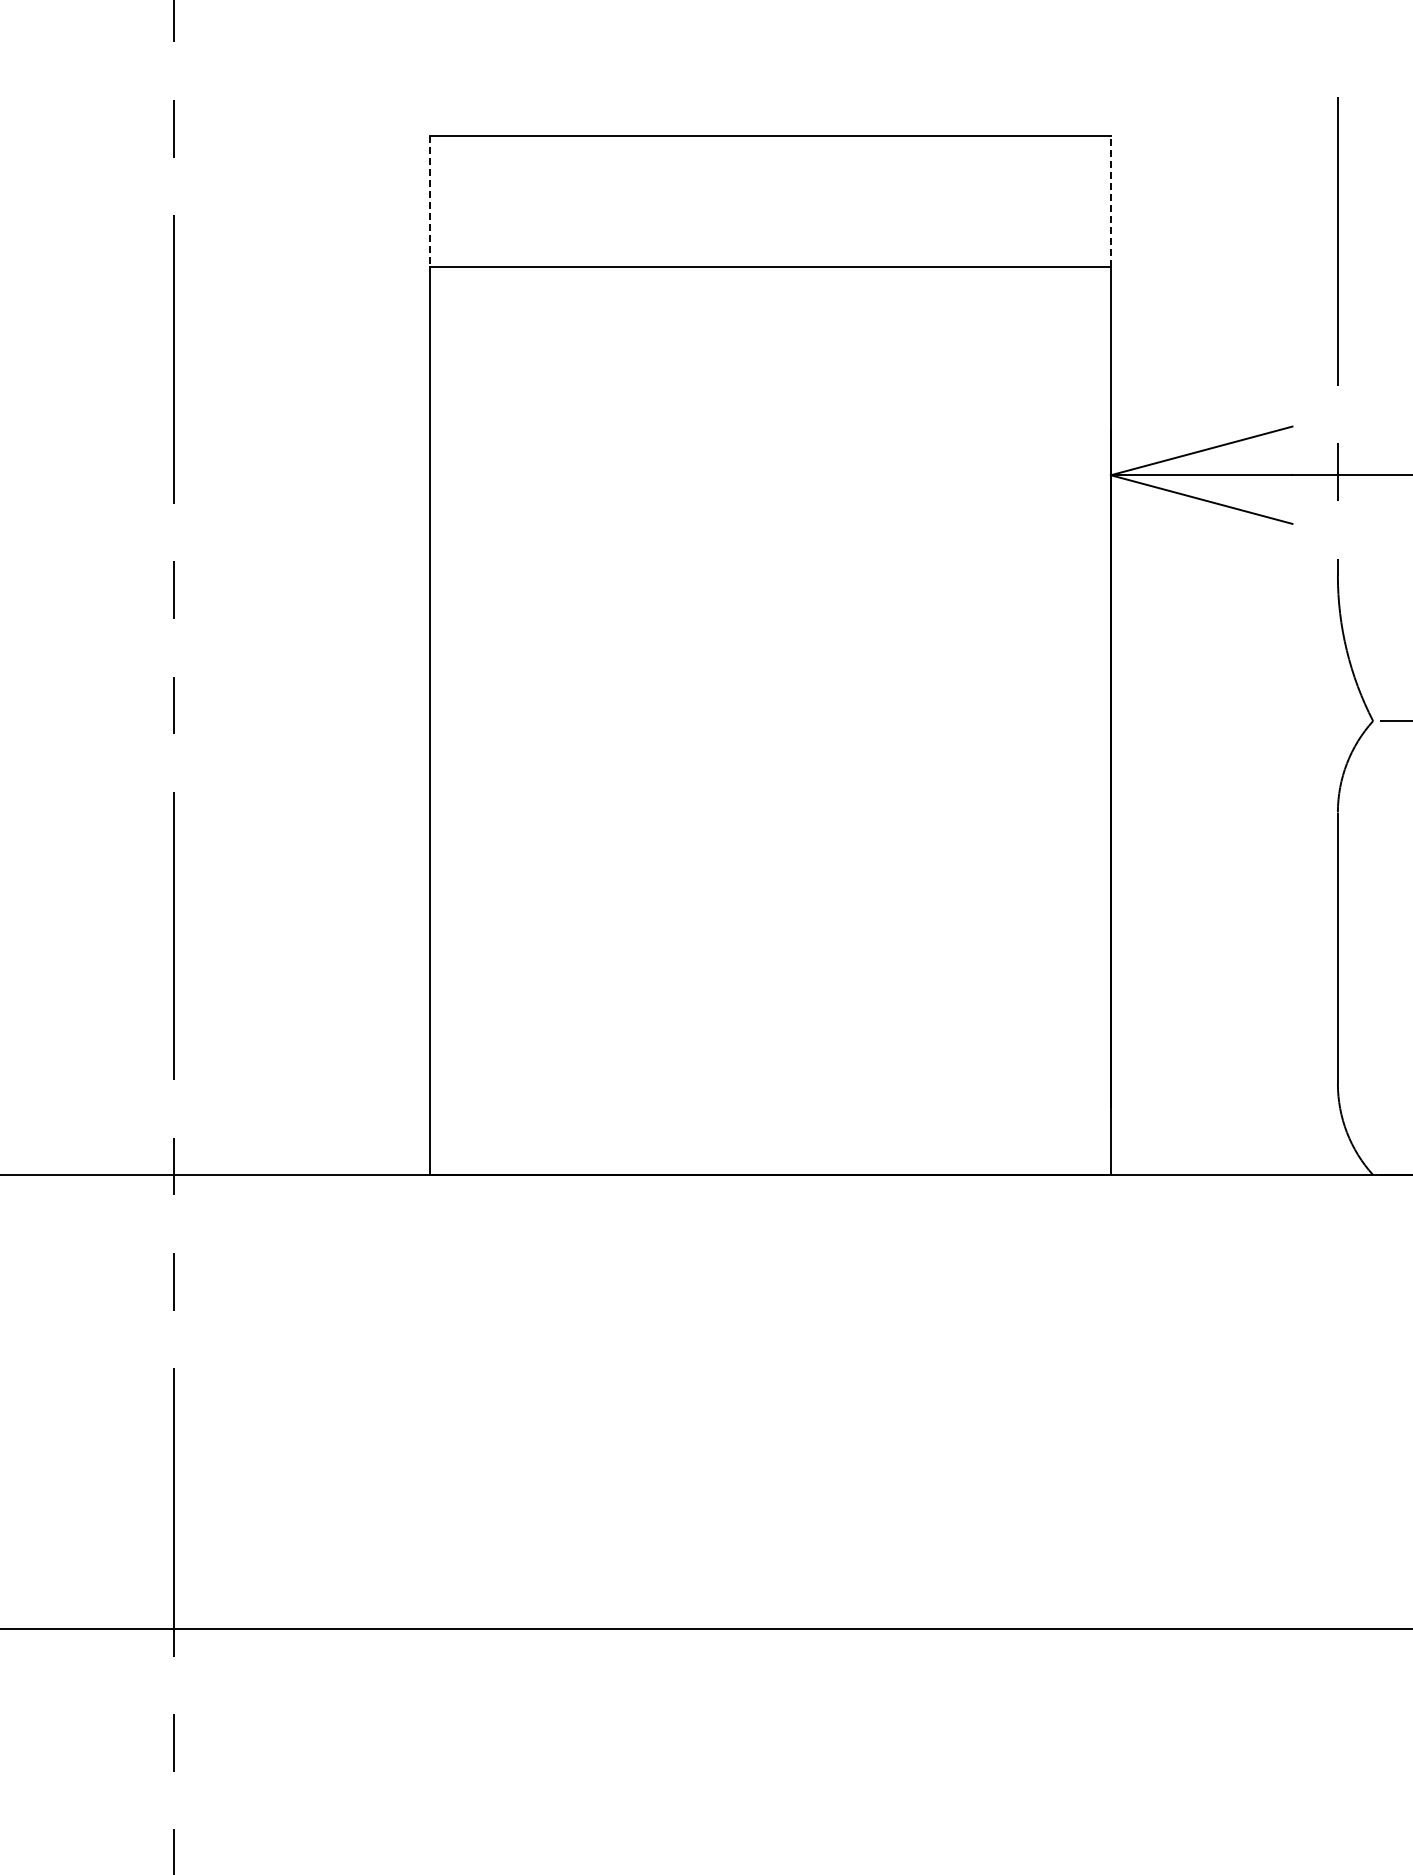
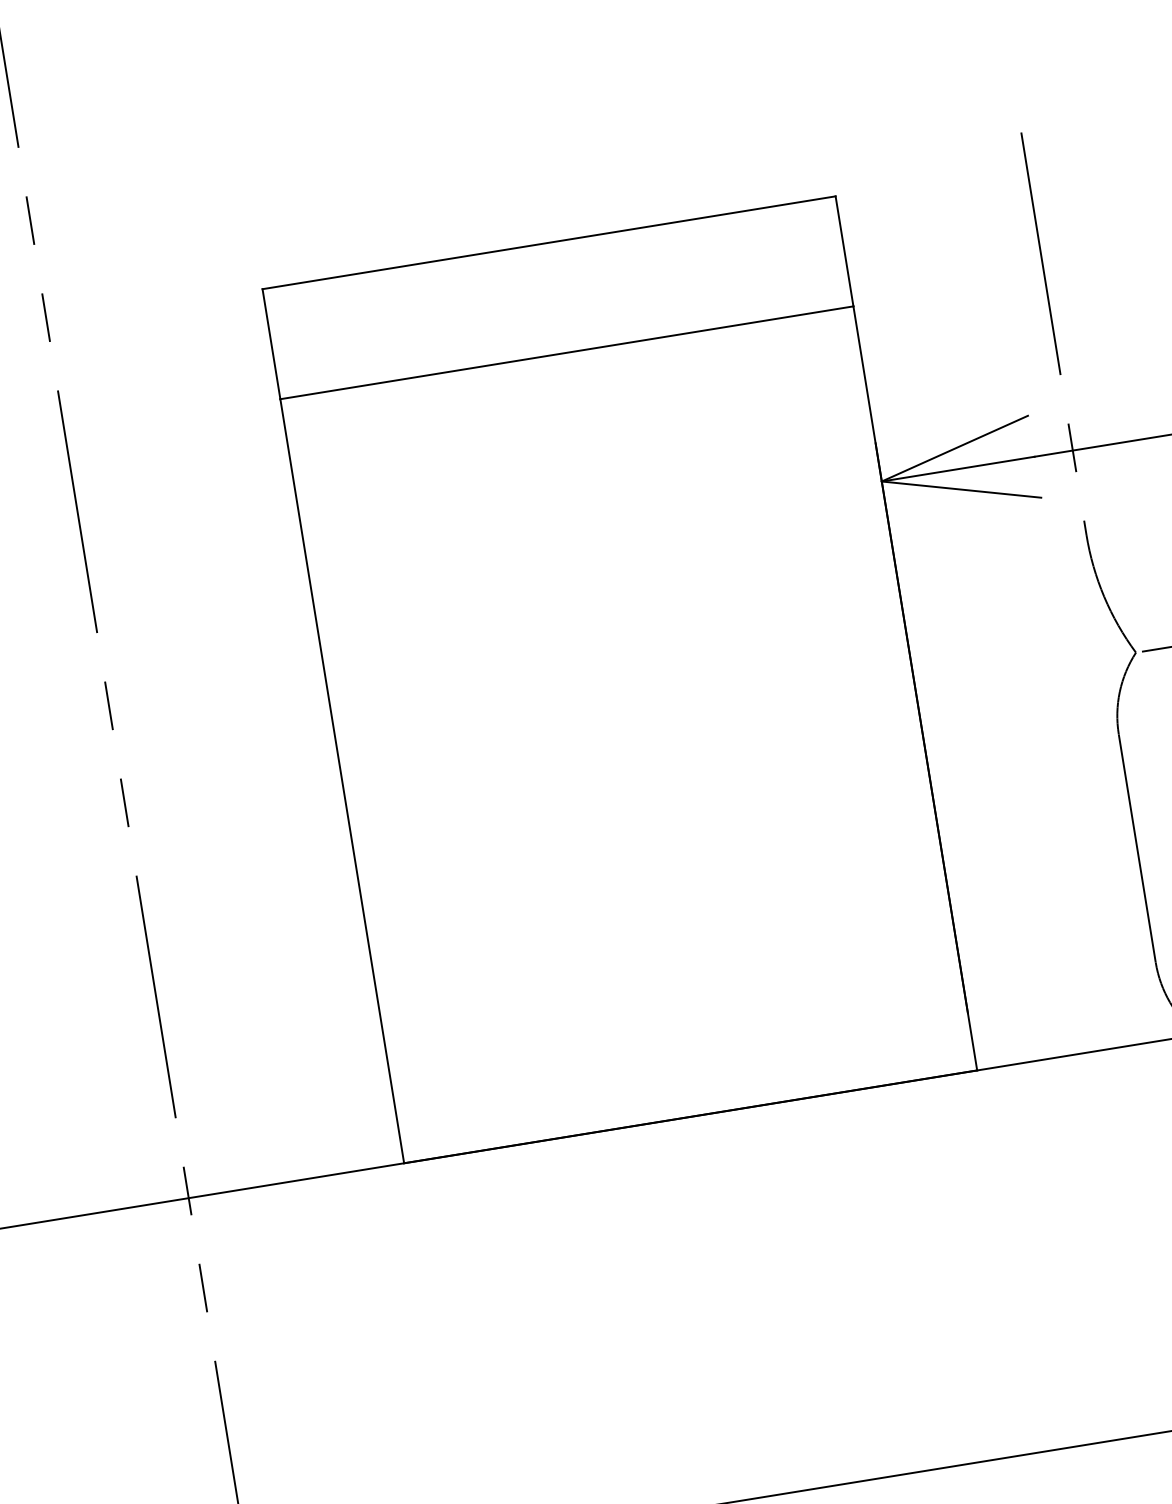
line: (1110, 201) -> (844, 251), dashed -> solid
line: (430, 202) -> (271, 344), dashed -> solid

